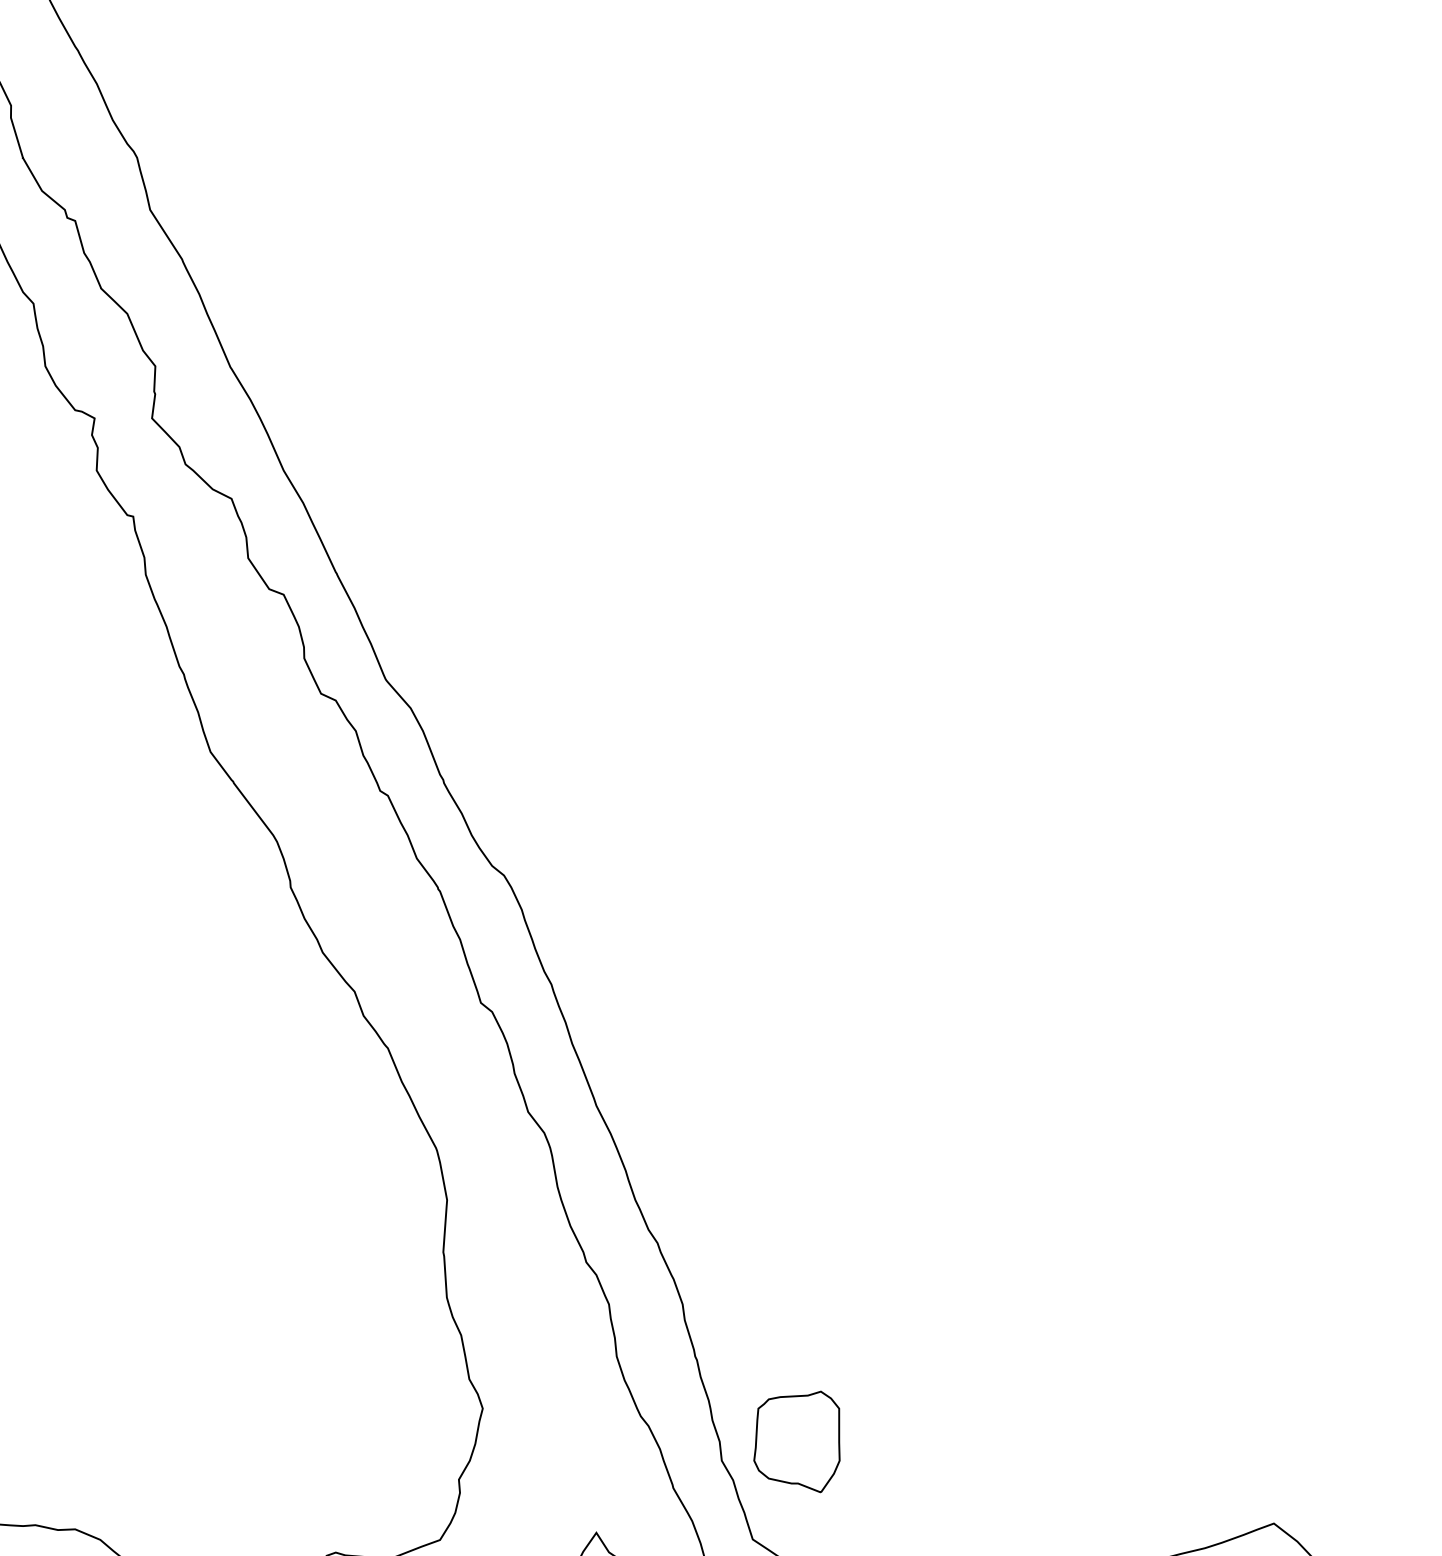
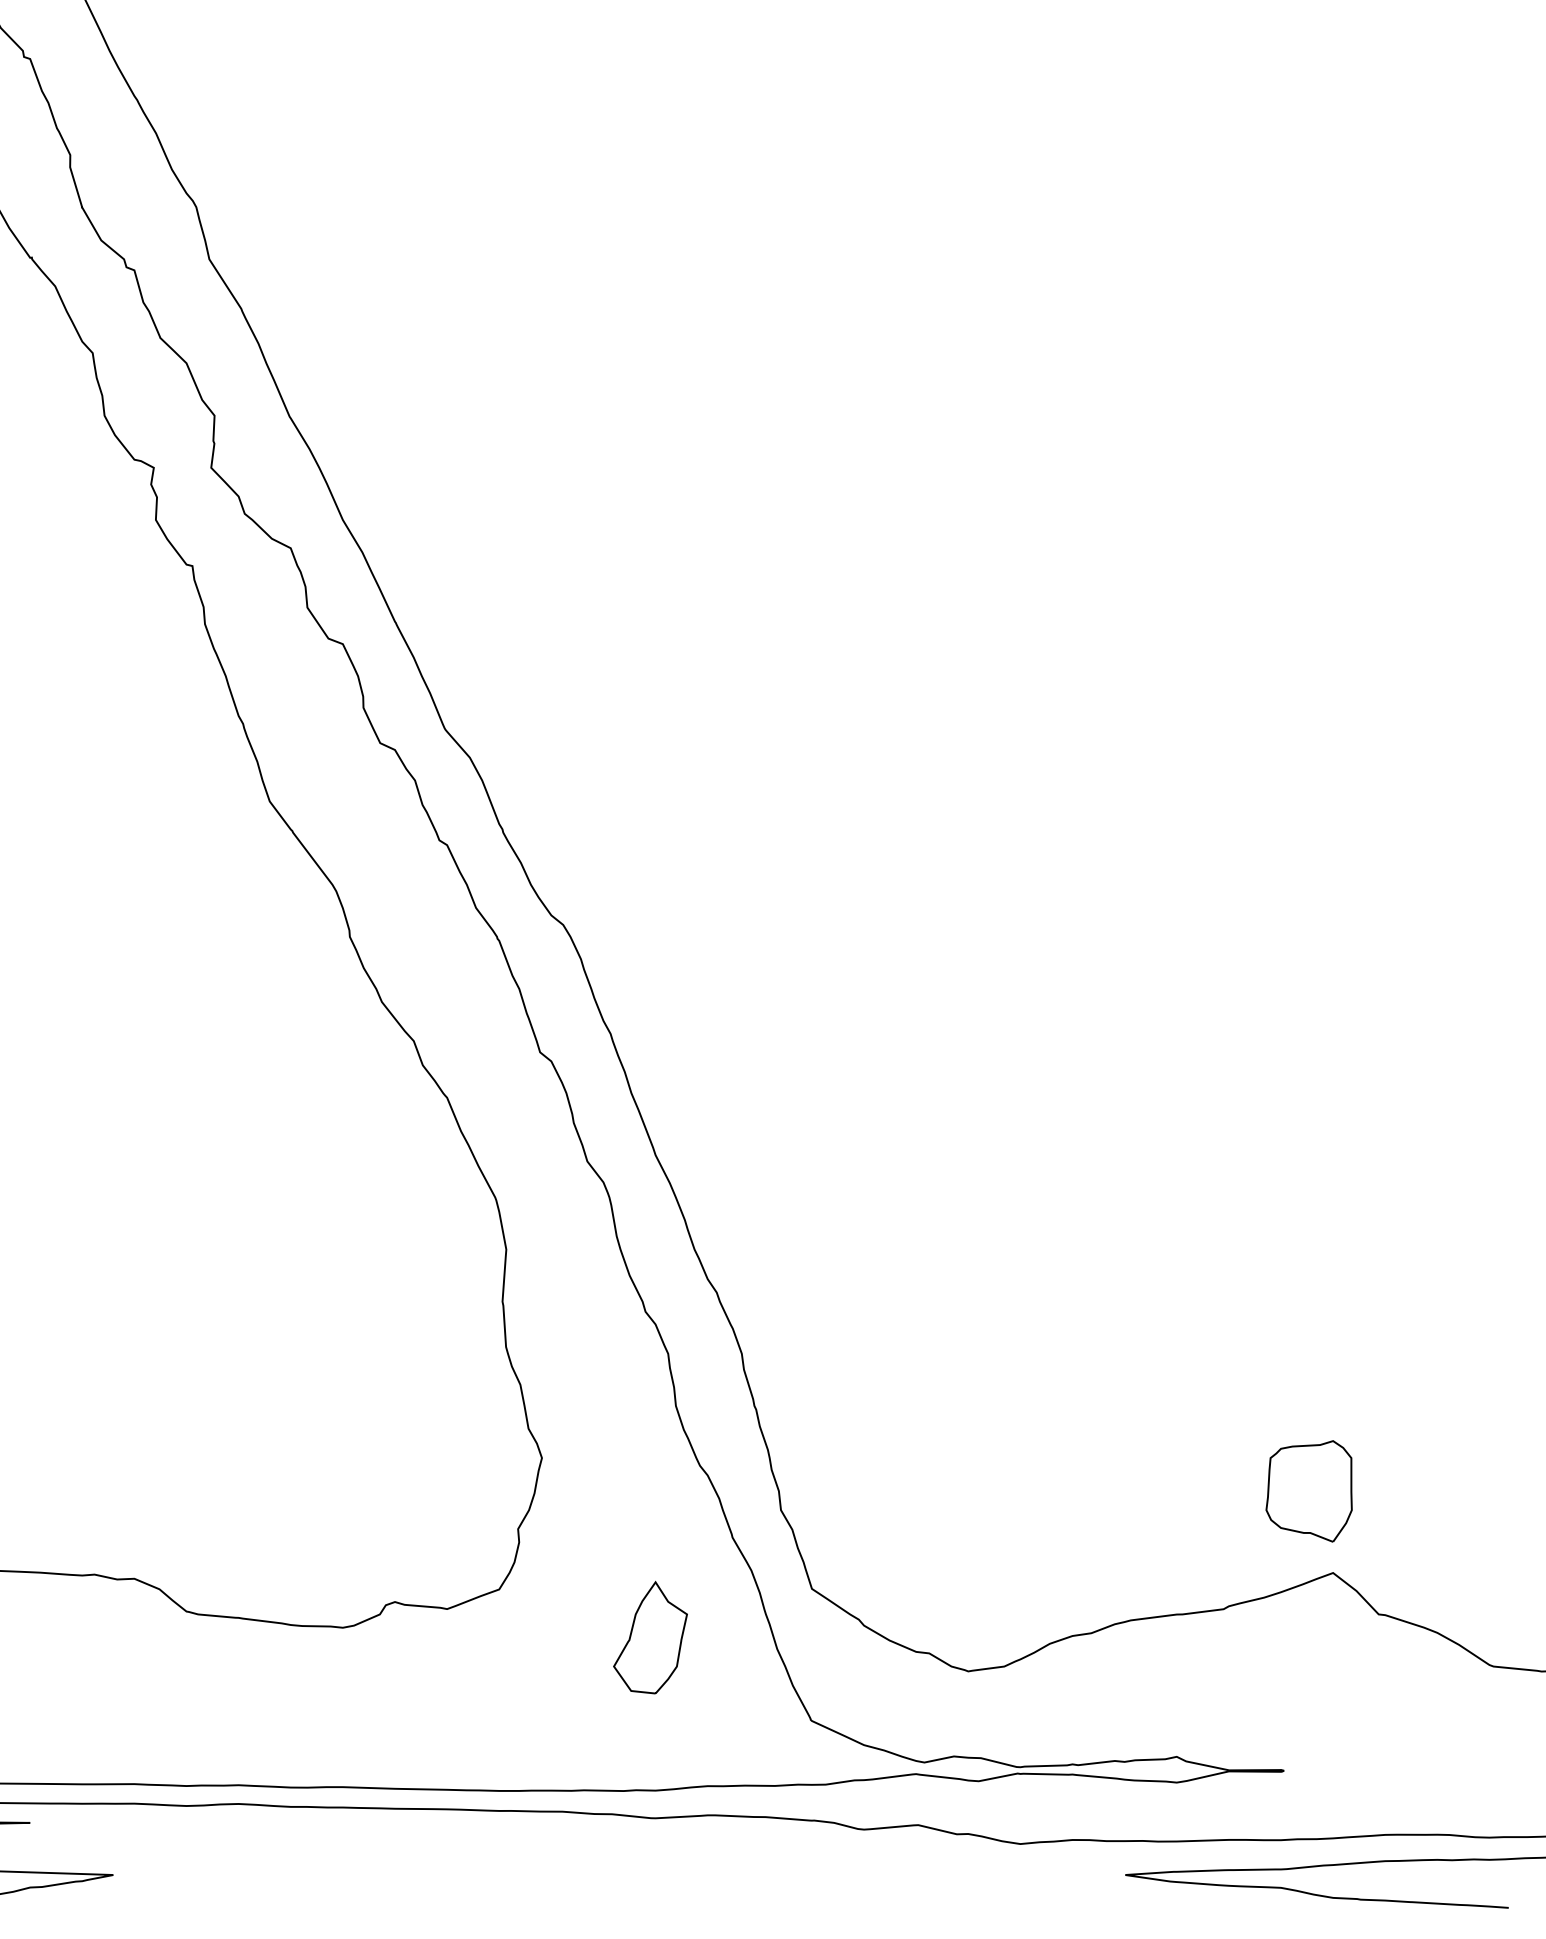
part: (796, 1442) -> (1308, 1491), moved

